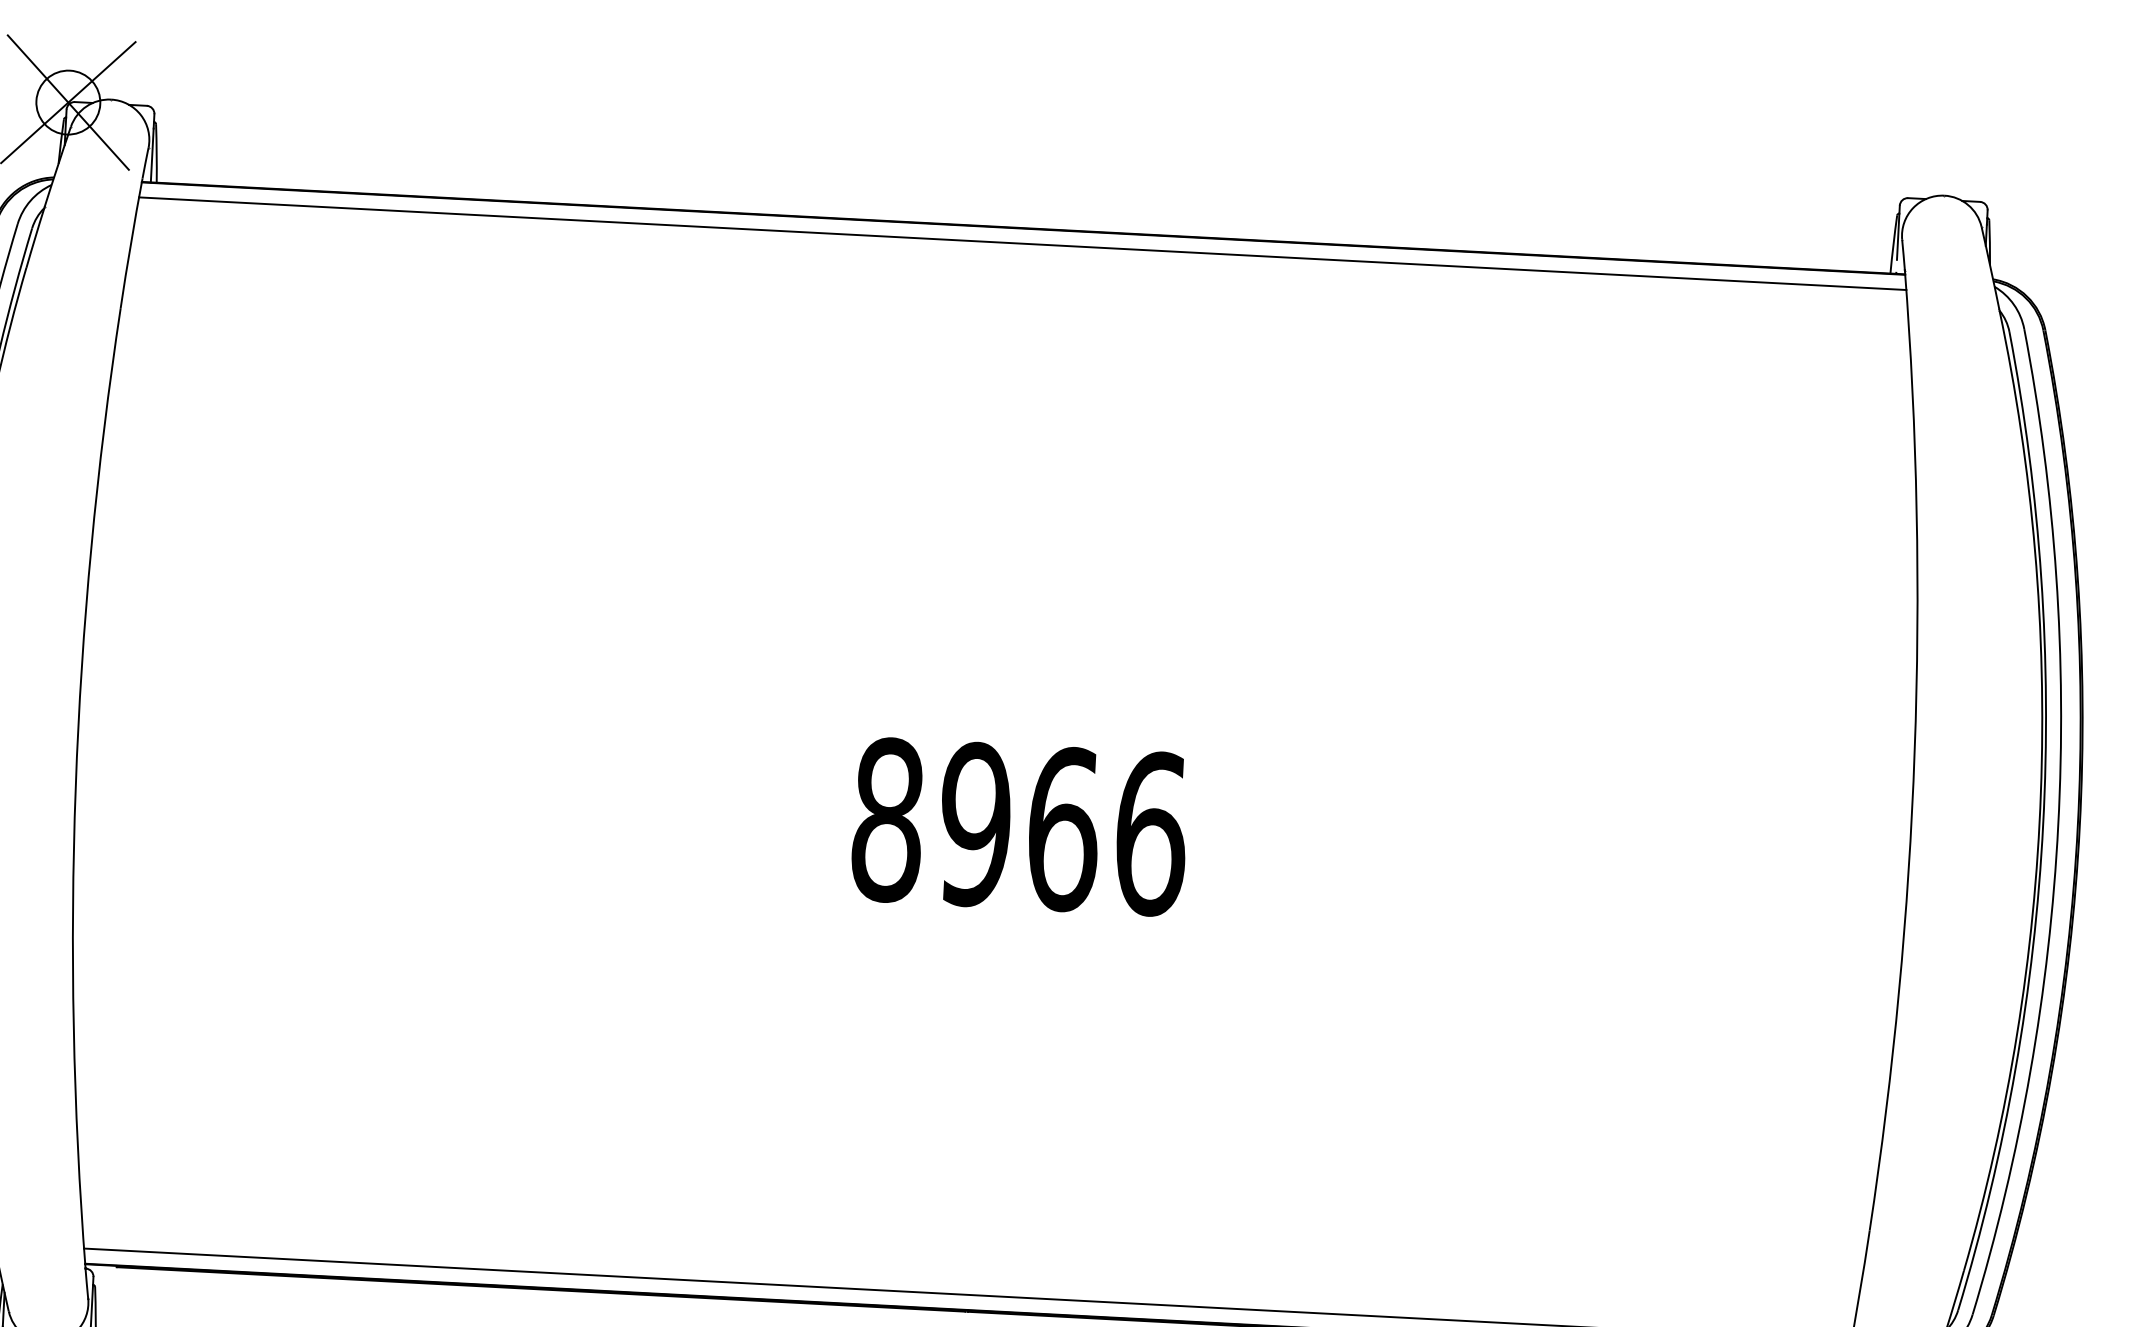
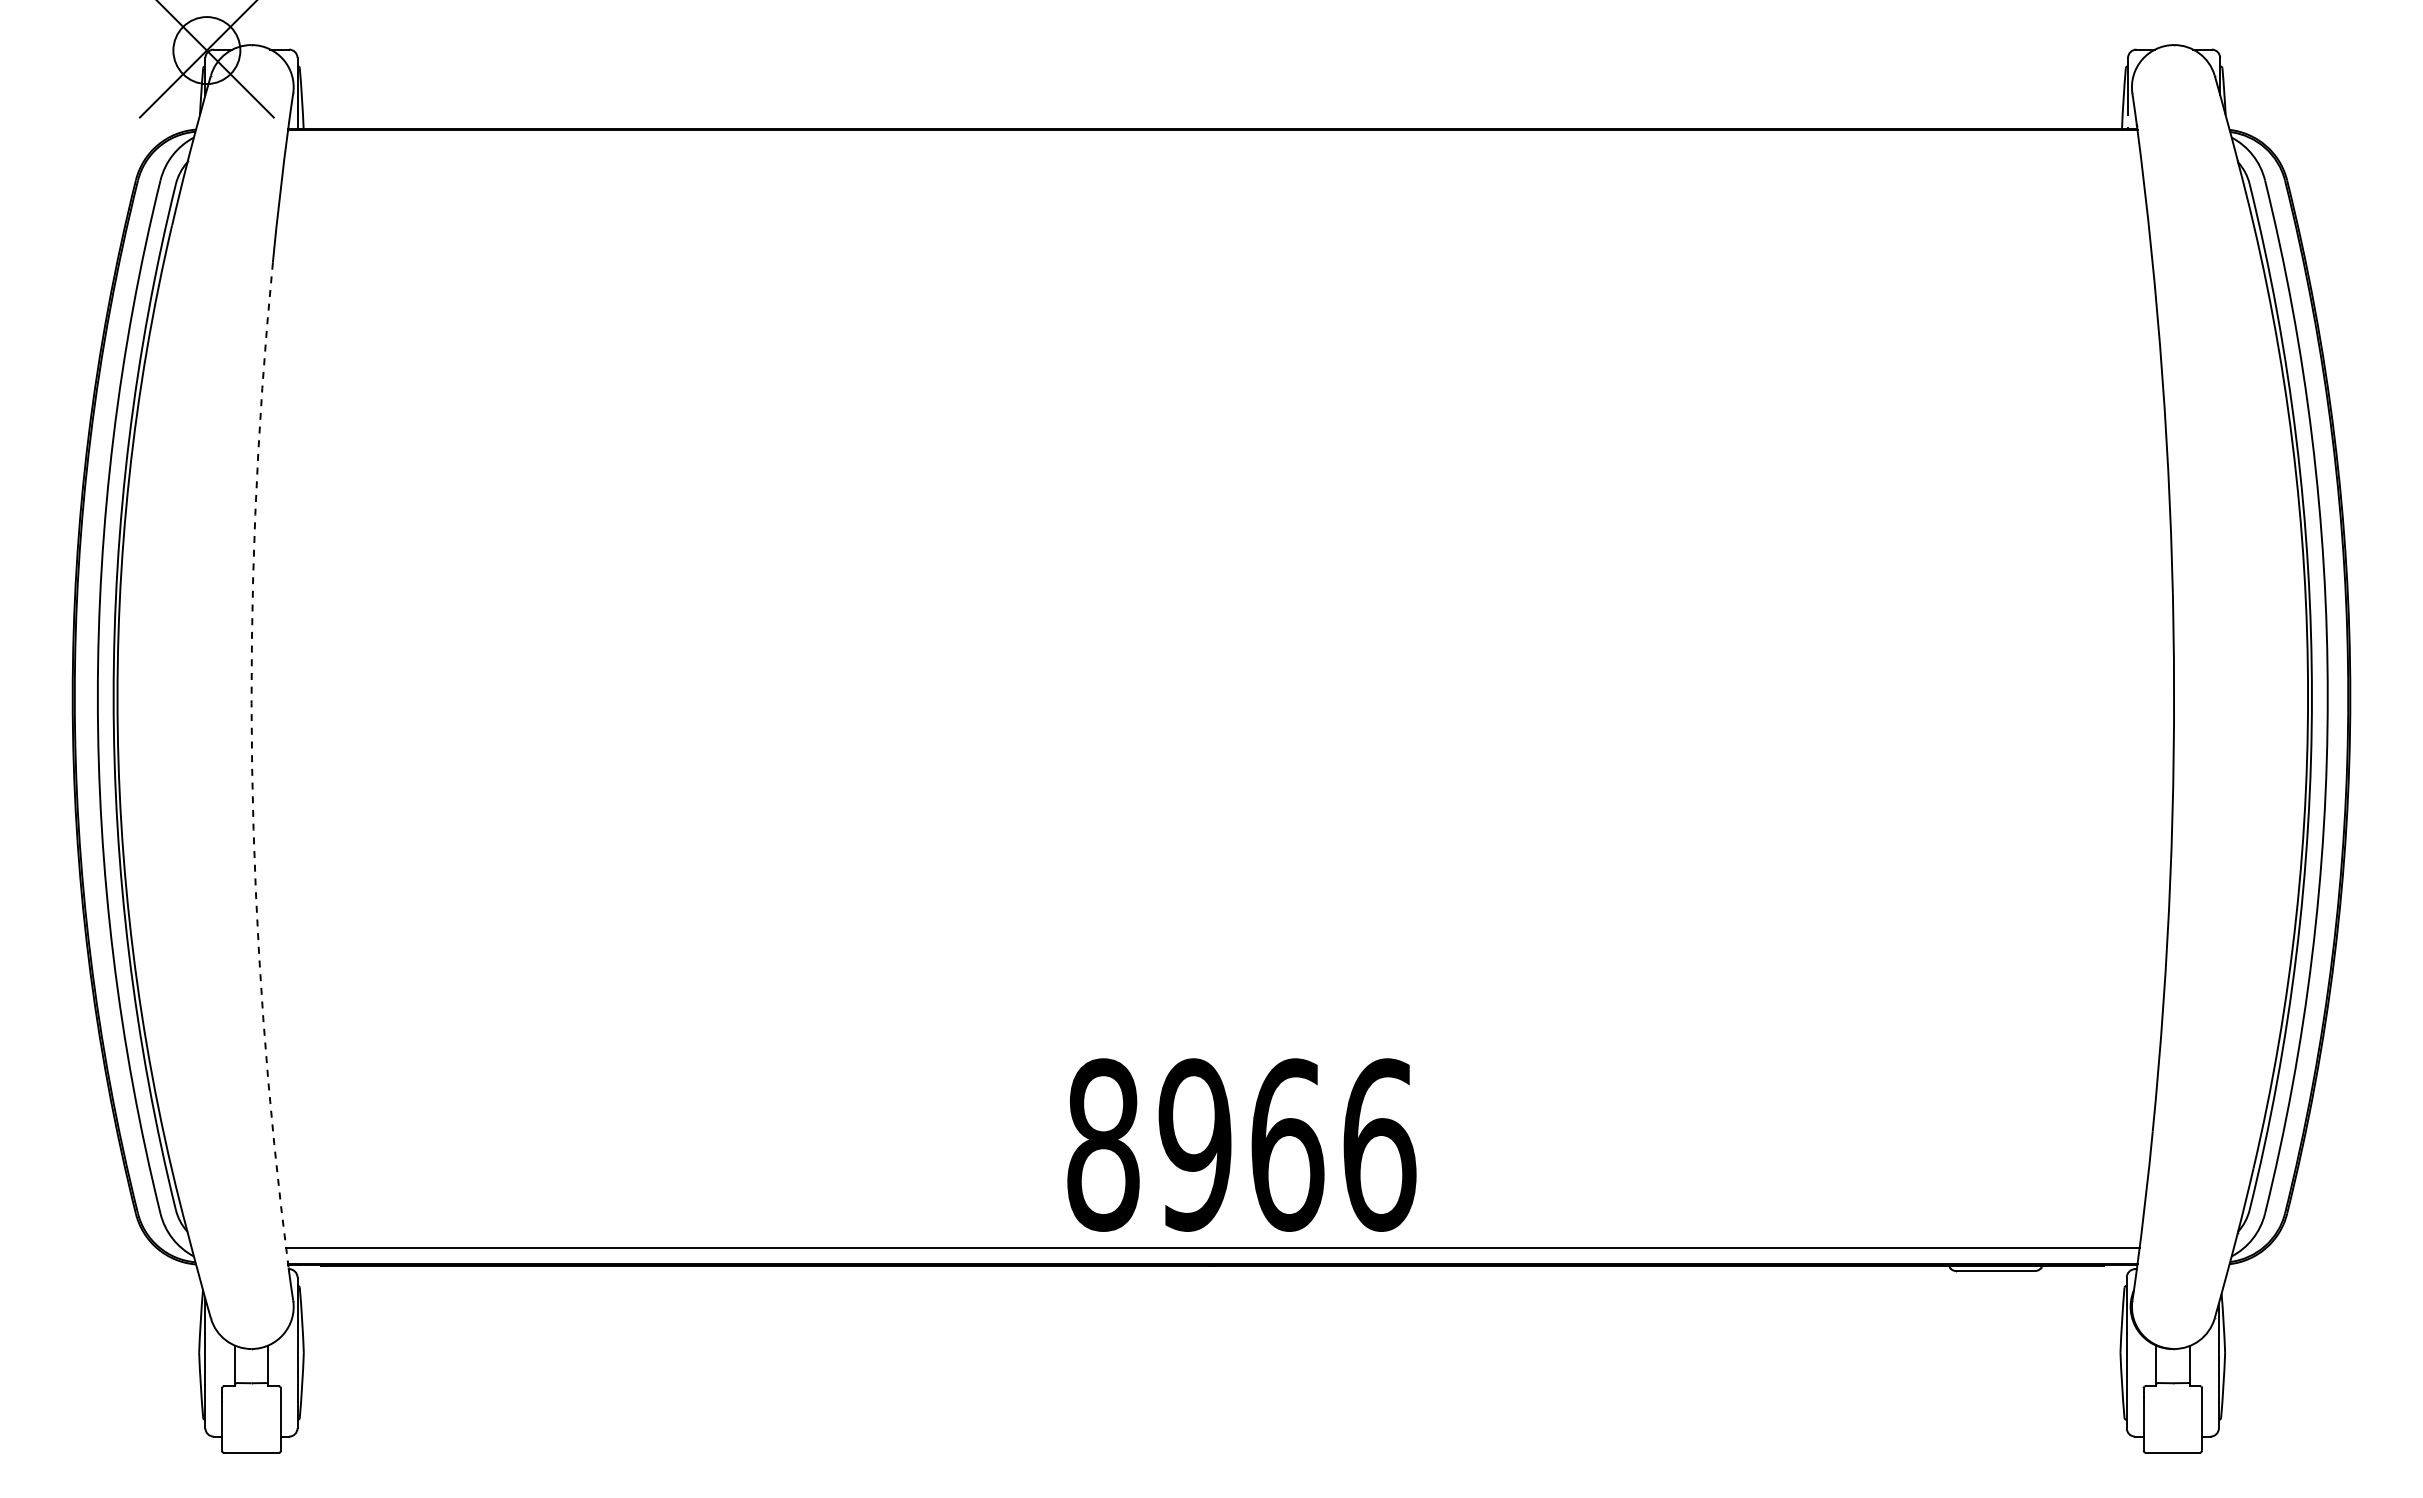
line: (1022, 243) -> (1212, 145), removed
arc: (76, 787) -> (252, 766), solid -> dashed
text: (1019, 826) -> (1241, 1144), moved

